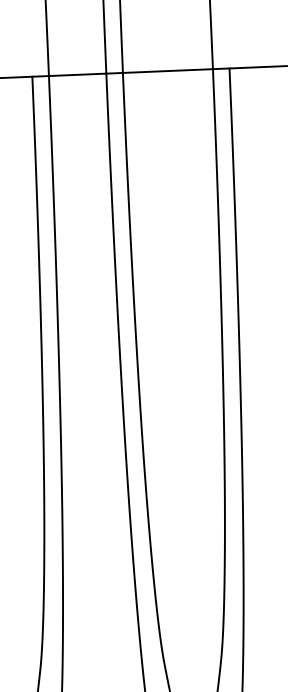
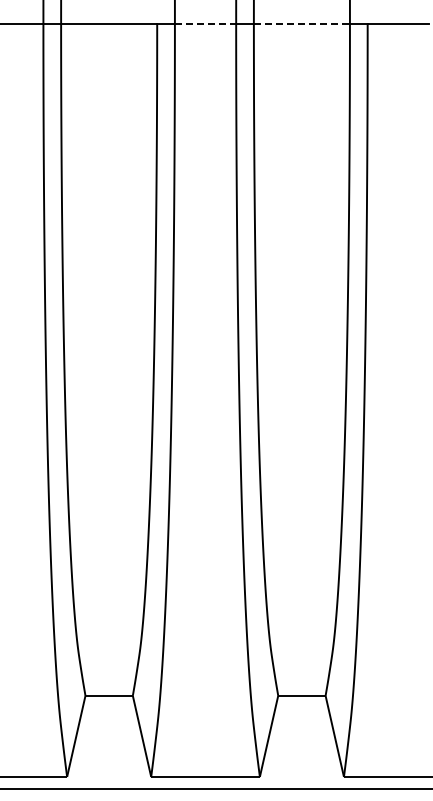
line: (168, 71) -> (302, 24), solid -> dashed
line: (77, 75) -> (205, 24), solid -> dashed

